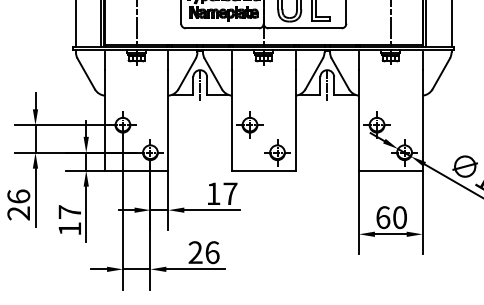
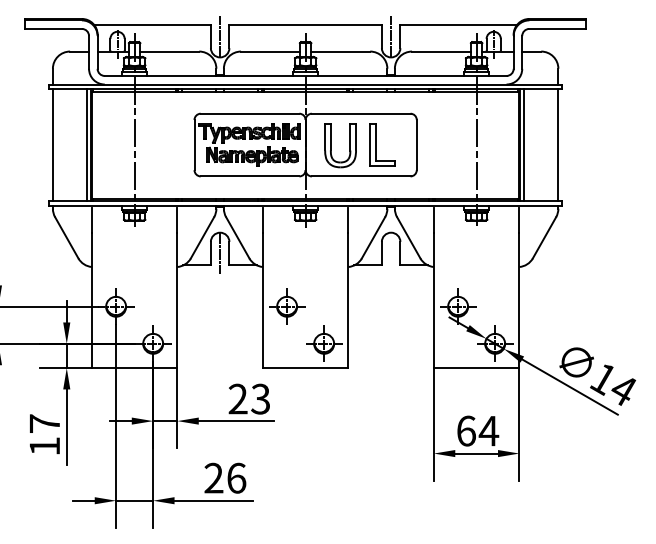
line: (327, 85) -> (391, 253), removed
text: (222, 193) -> (249, 398), 17 -> 23
text: (399, 217) -> (488, 430), 60 -> 64

